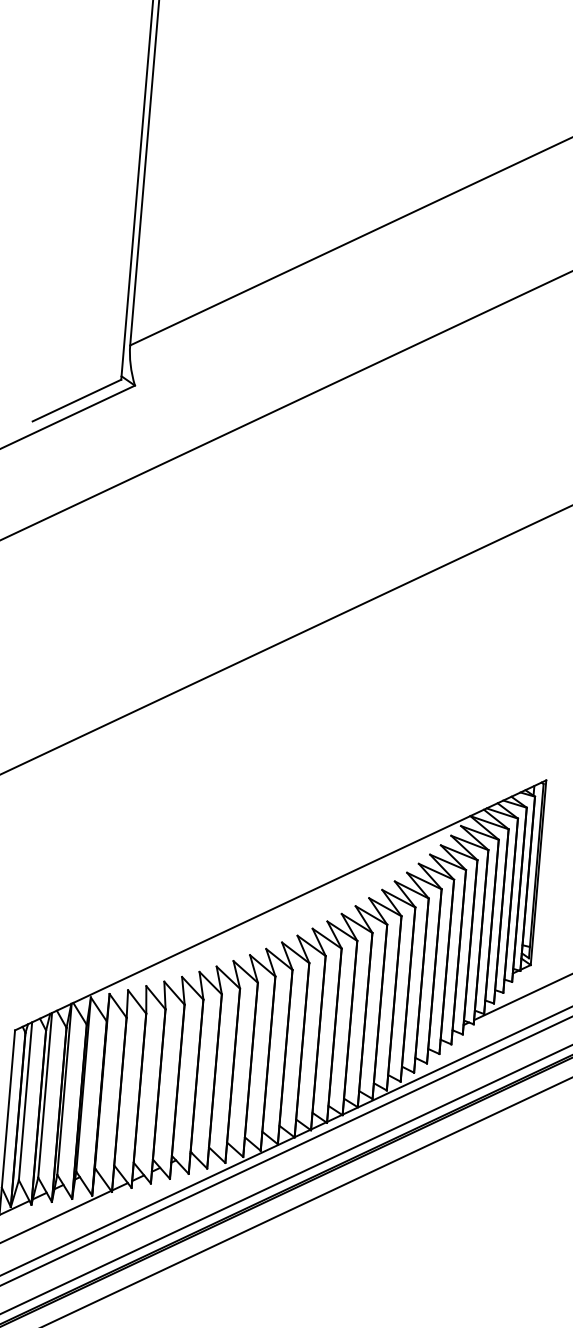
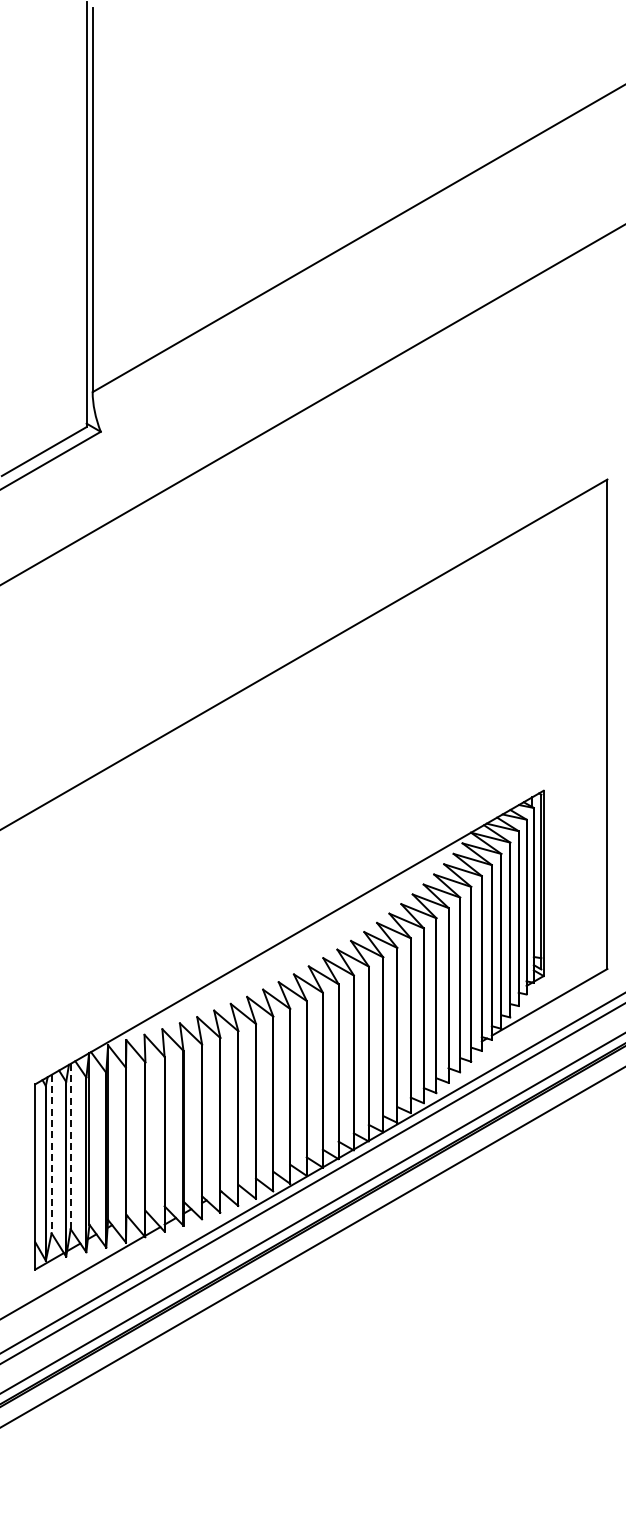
line: (44, 1095) -> (70, 1146), solid -> dashed
line: (25, 1101) -> (51, 1154), solid -> dashed

